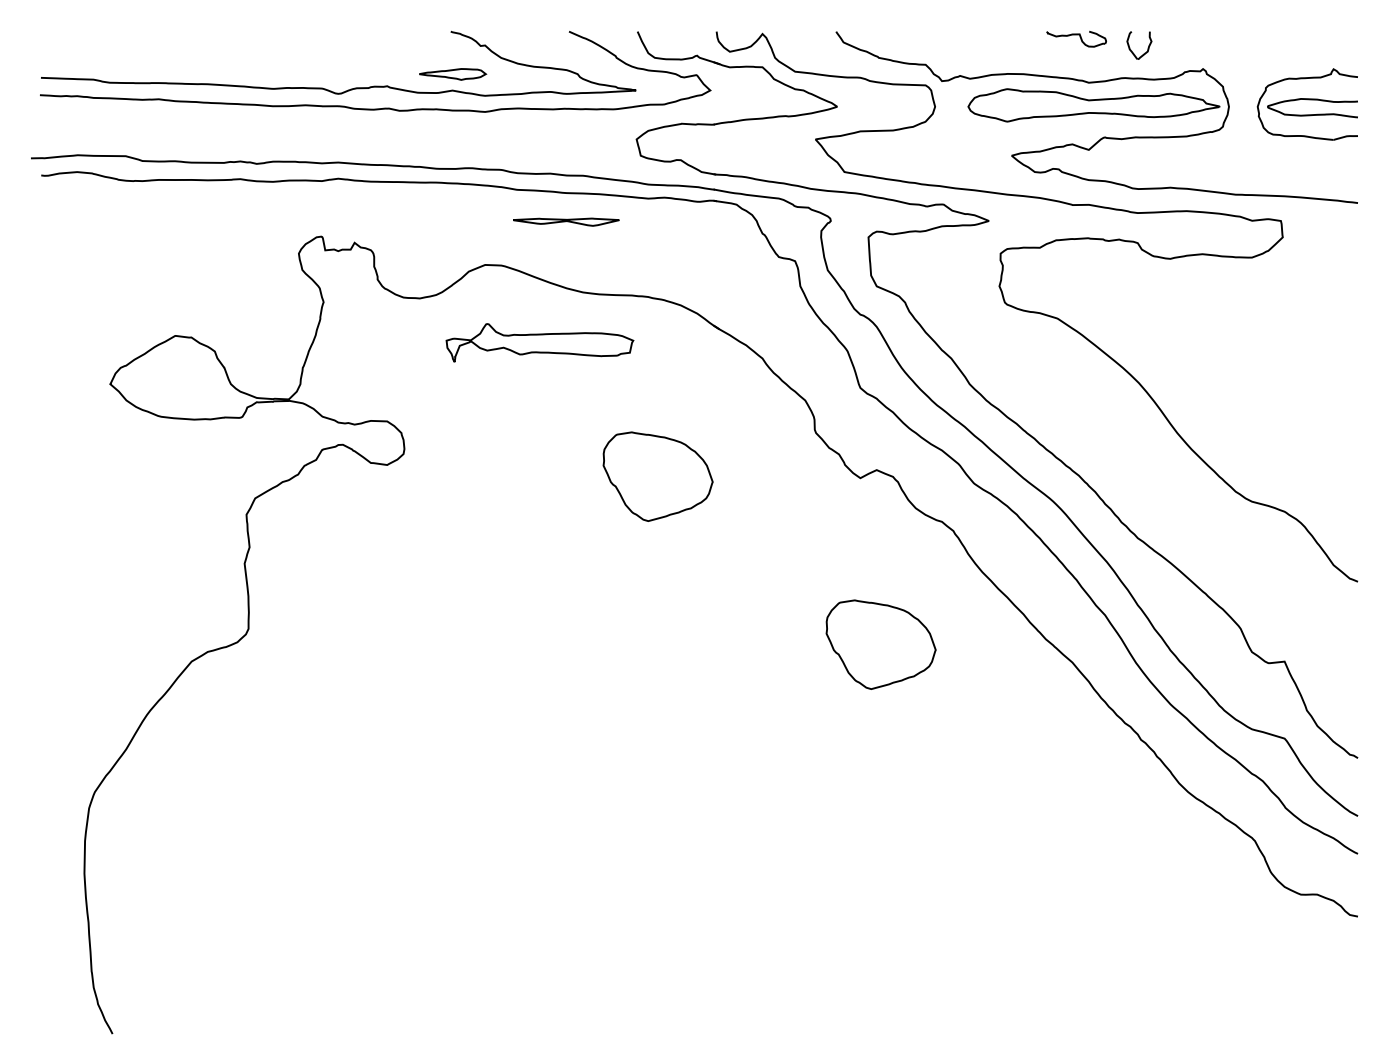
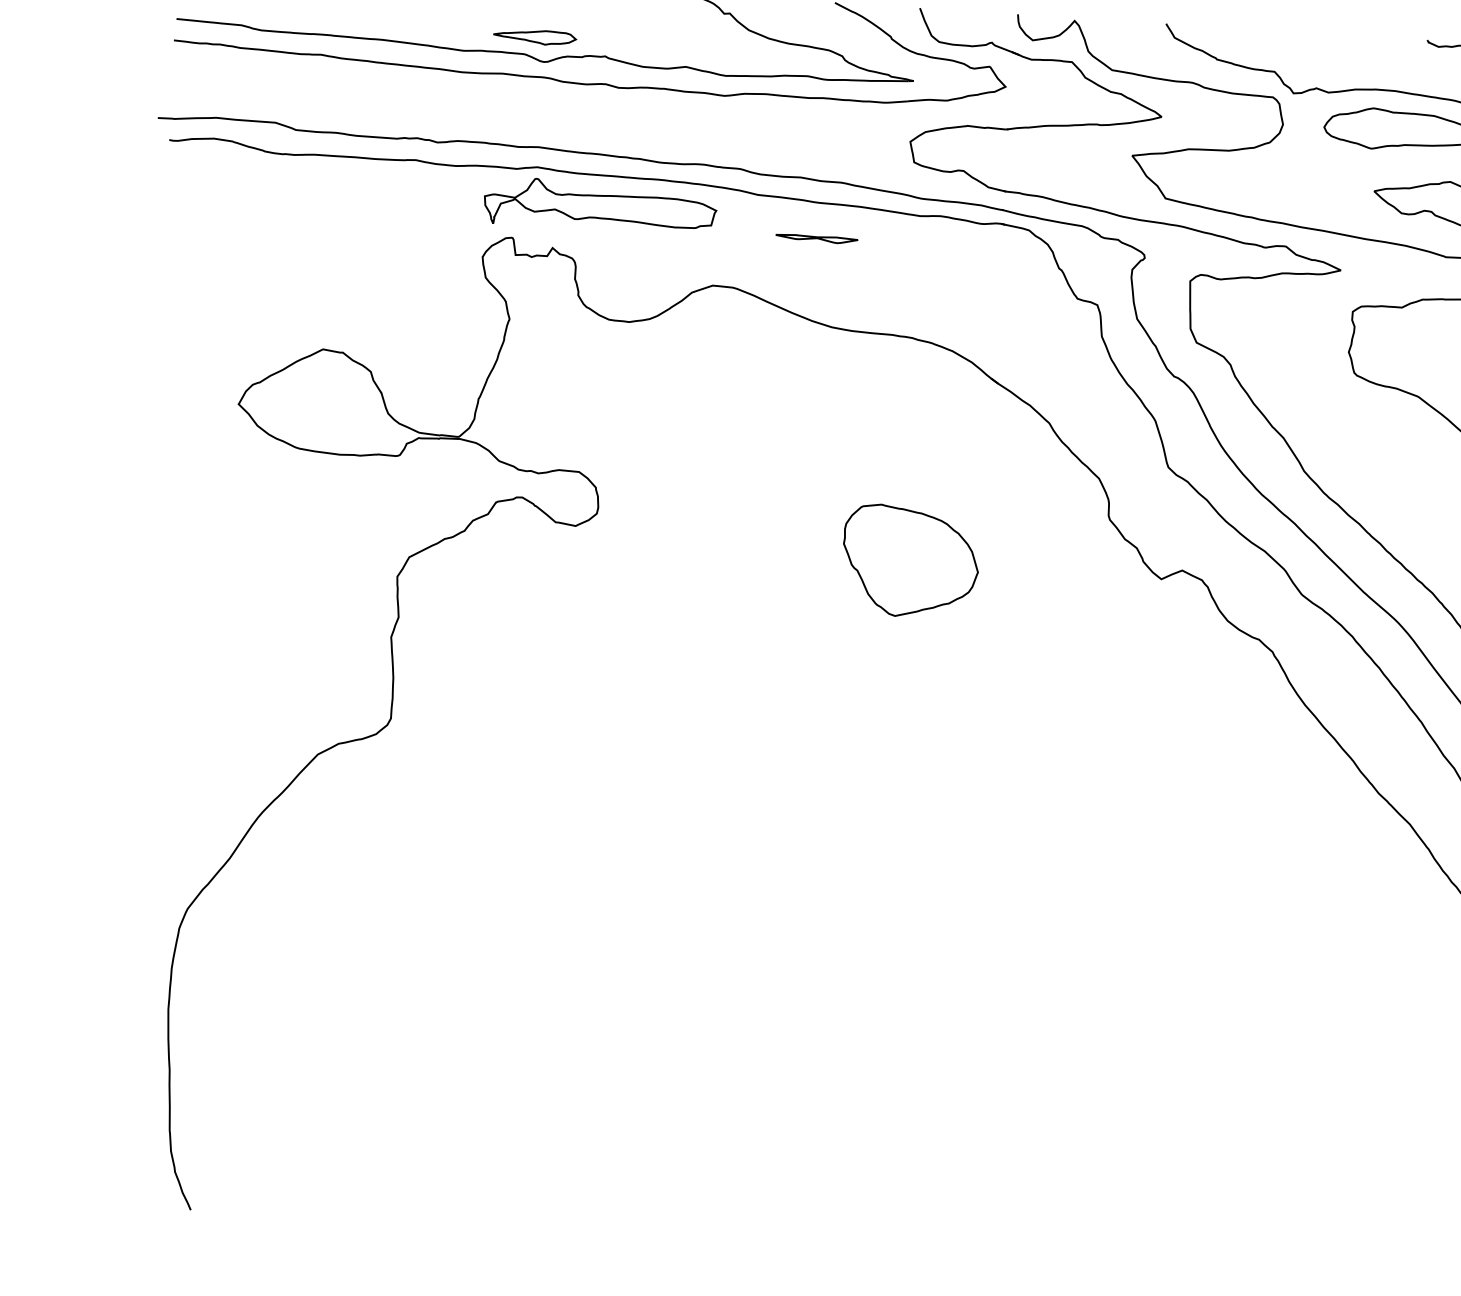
part: (453, 74) -> (535, 37), moved
part: (566, 222) -> (816, 239), size x0.62
part: (539, 342) -> (599, 205), moved
part: (880, 644) -> (1173, 787), removed

